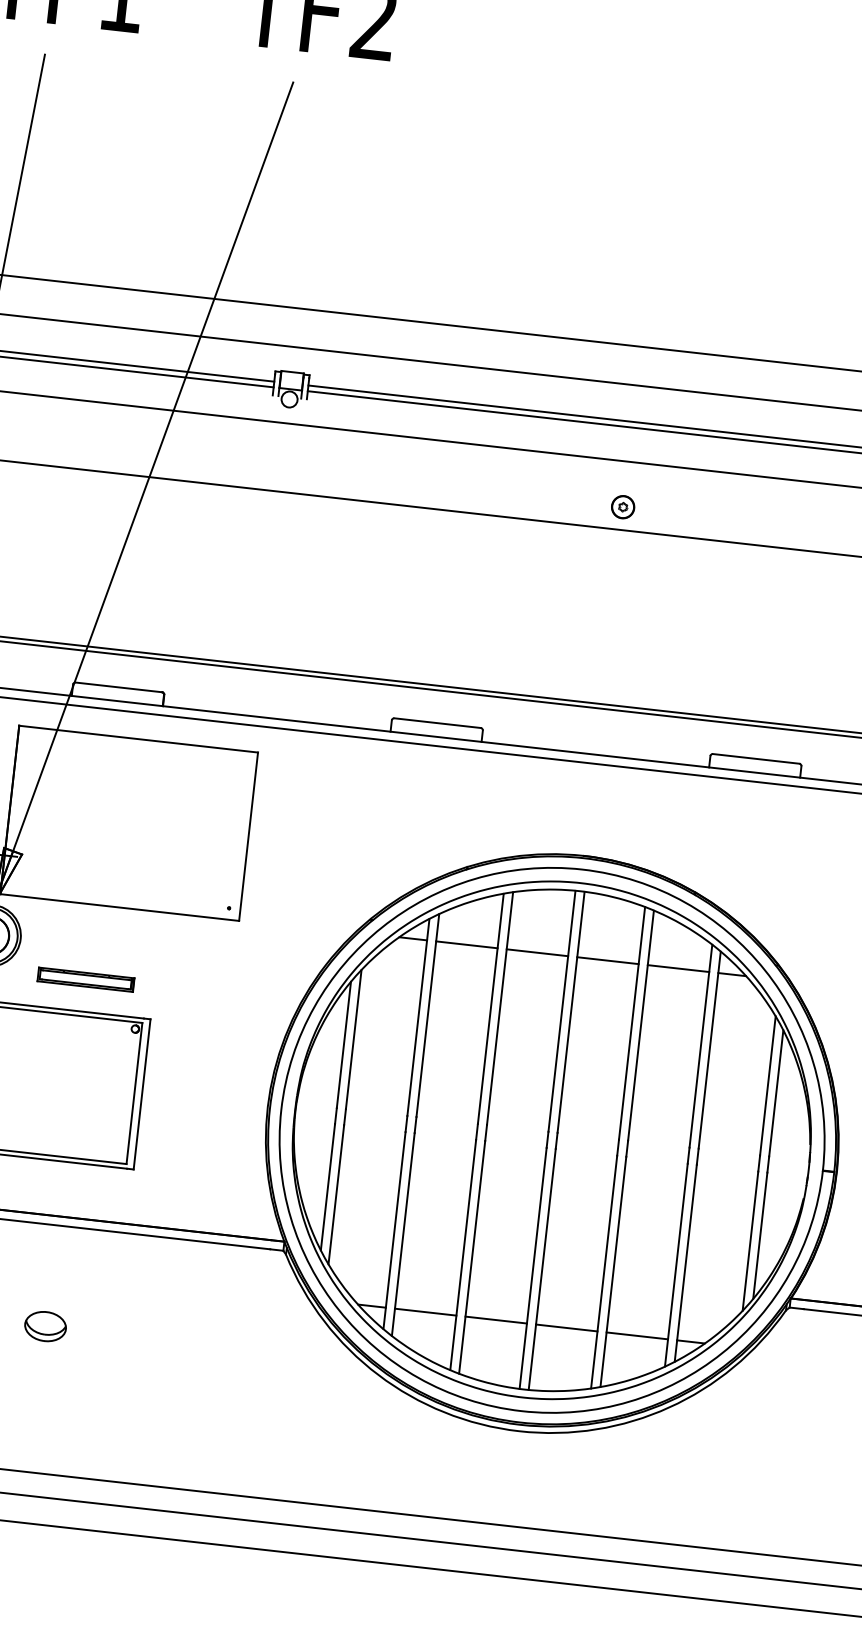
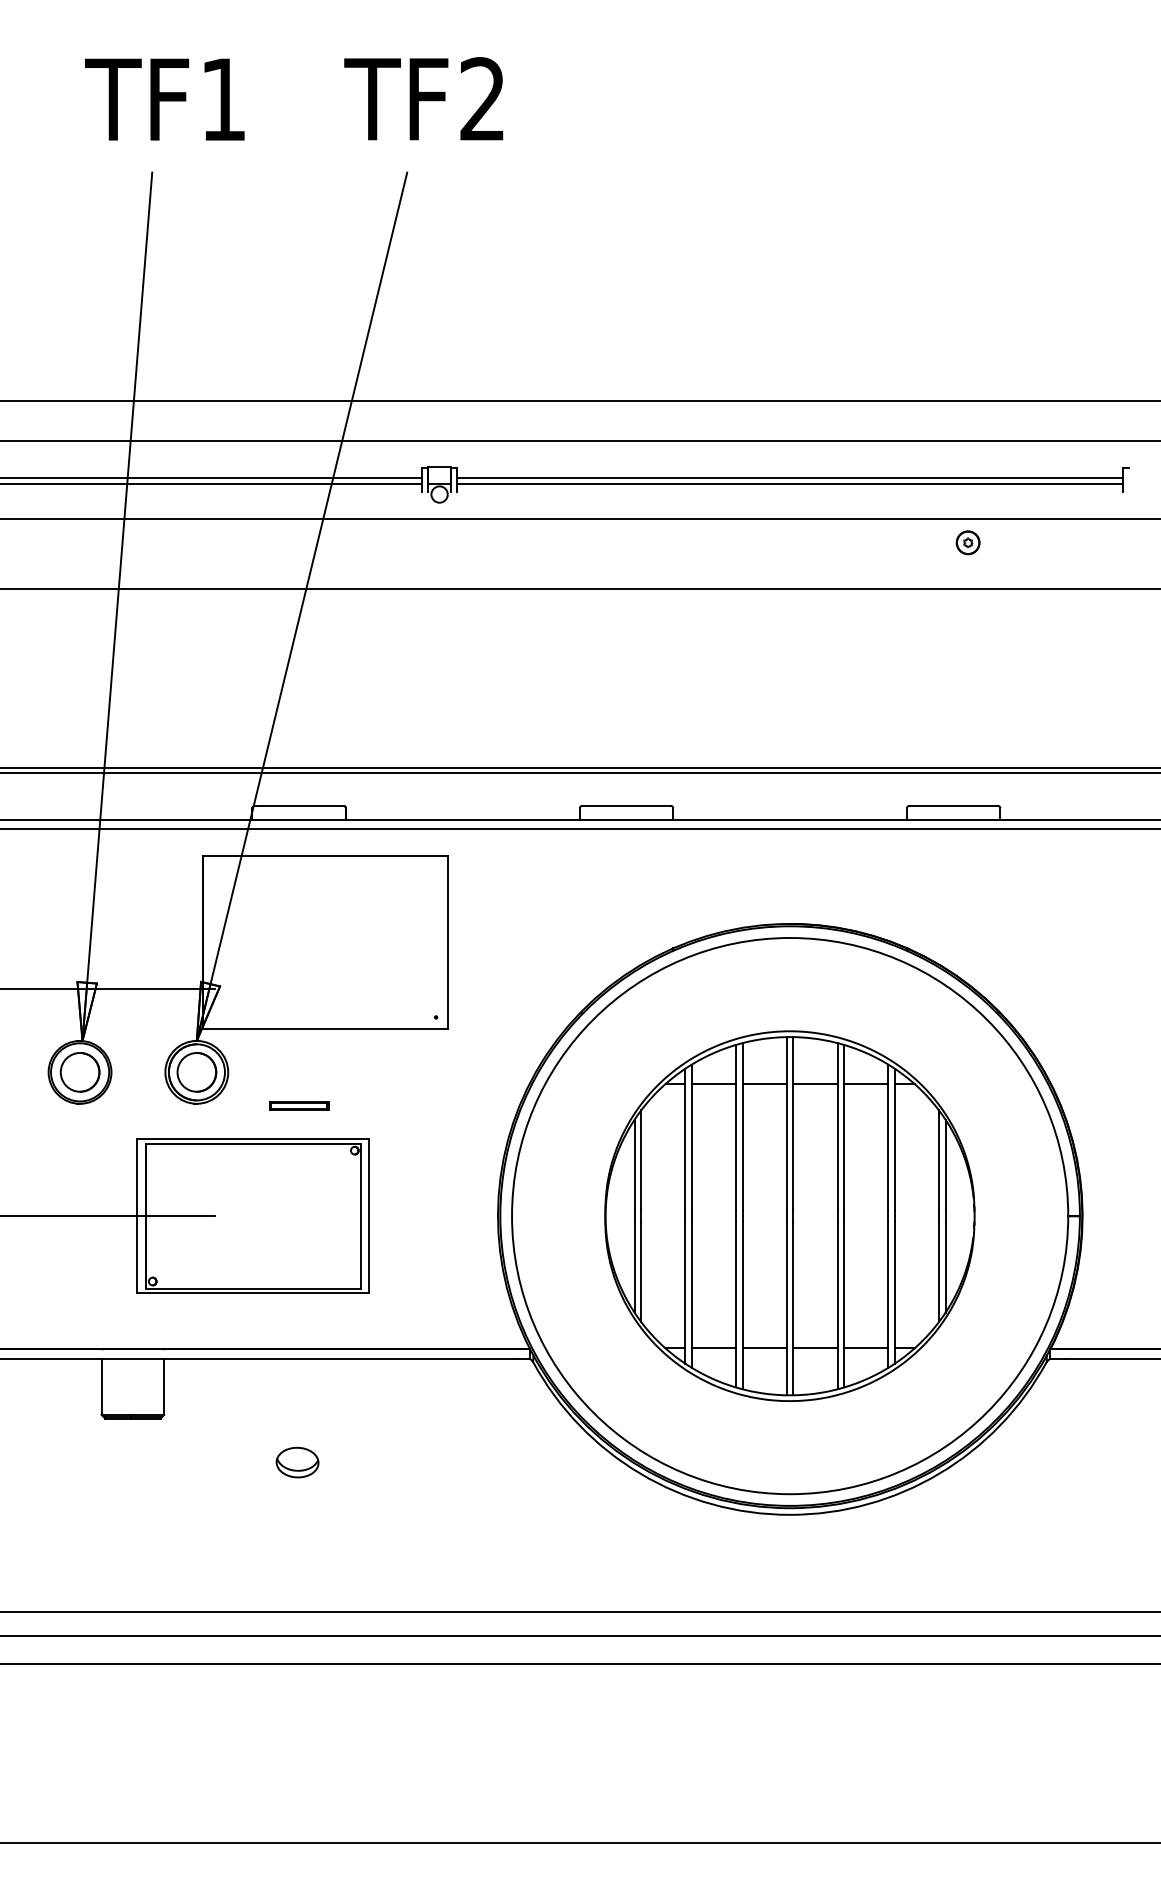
part: (622, 506) -> (967, 542), moved
part: (85, 978) -> (298, 1105), size x0.6
part: (551, 1140) -> (789, 1216), size x0.7

